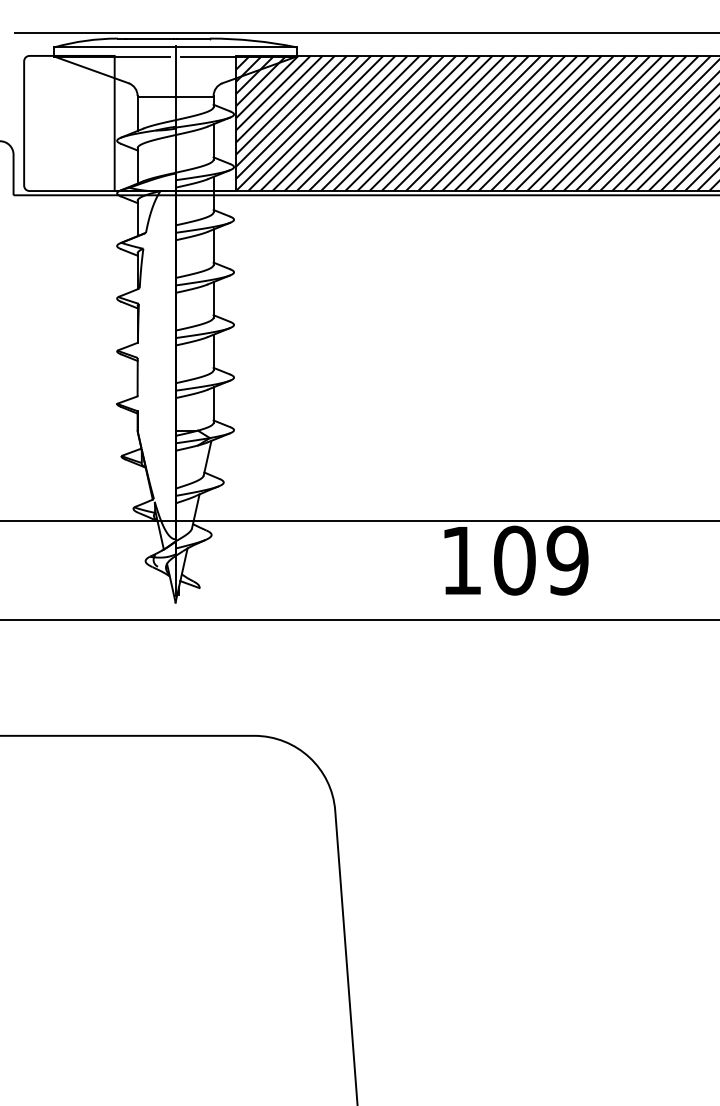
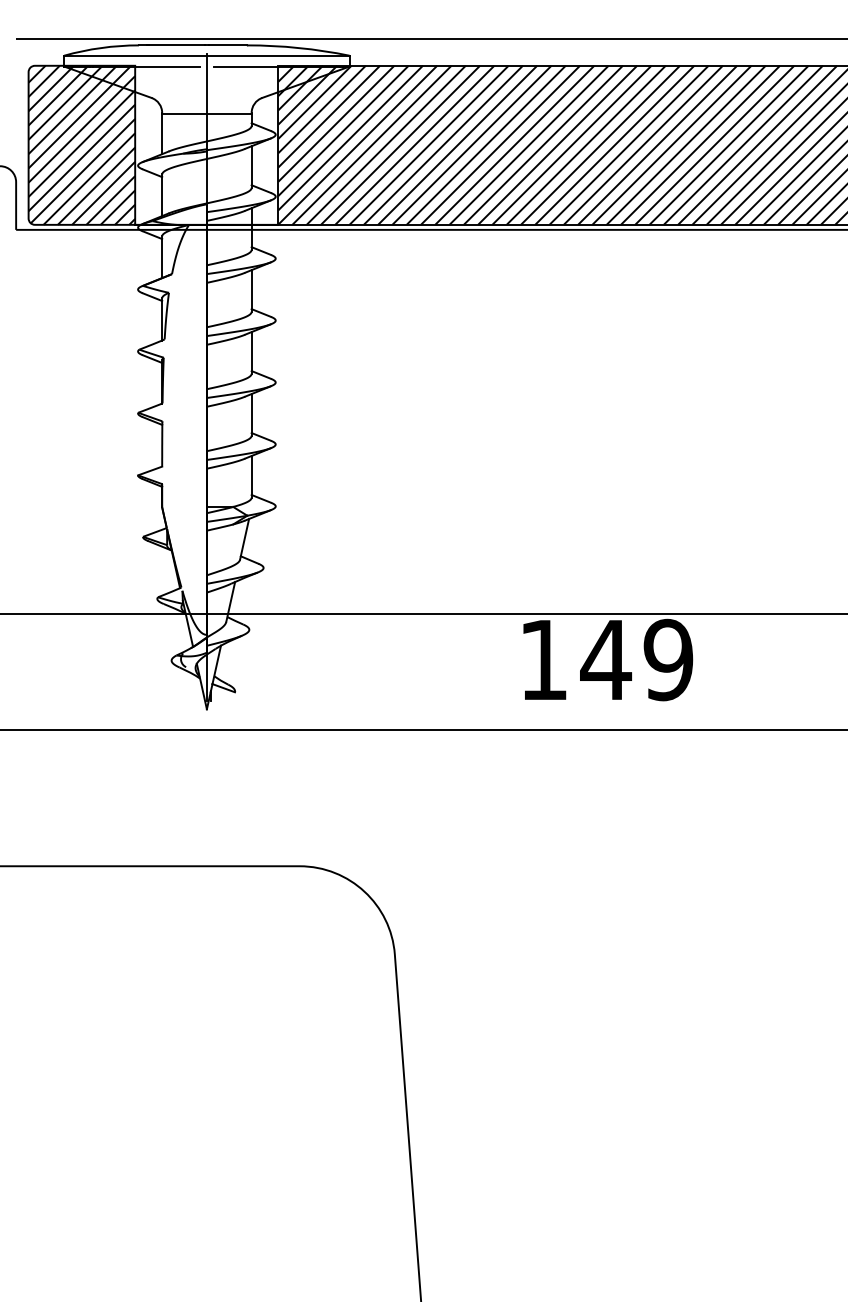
hatch: (69, 123) -> (81, 145), added
text: (514, 560) -> (605, 659), 109 -> 149

